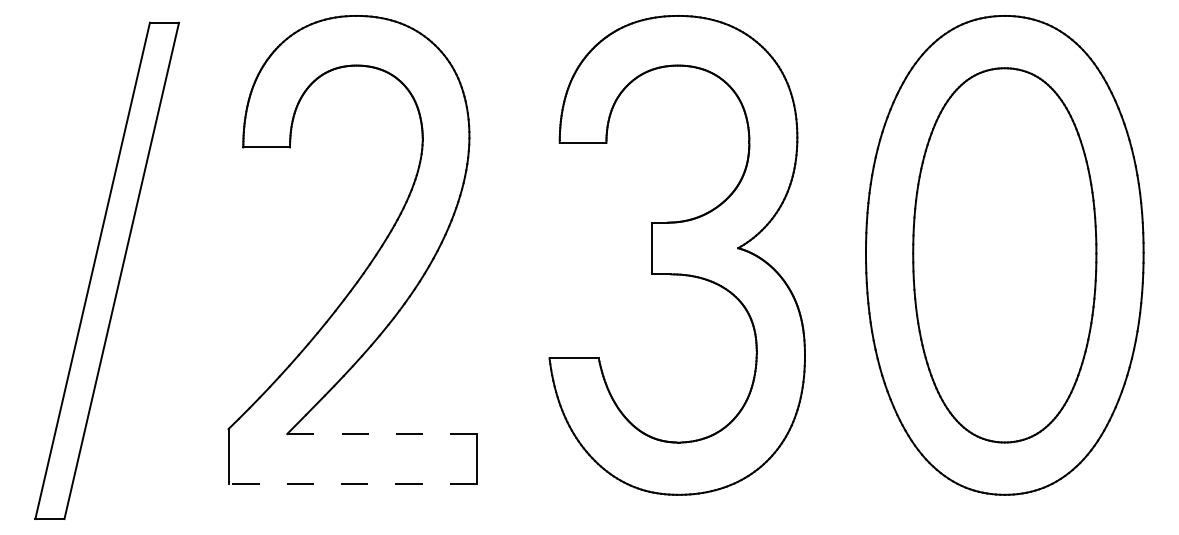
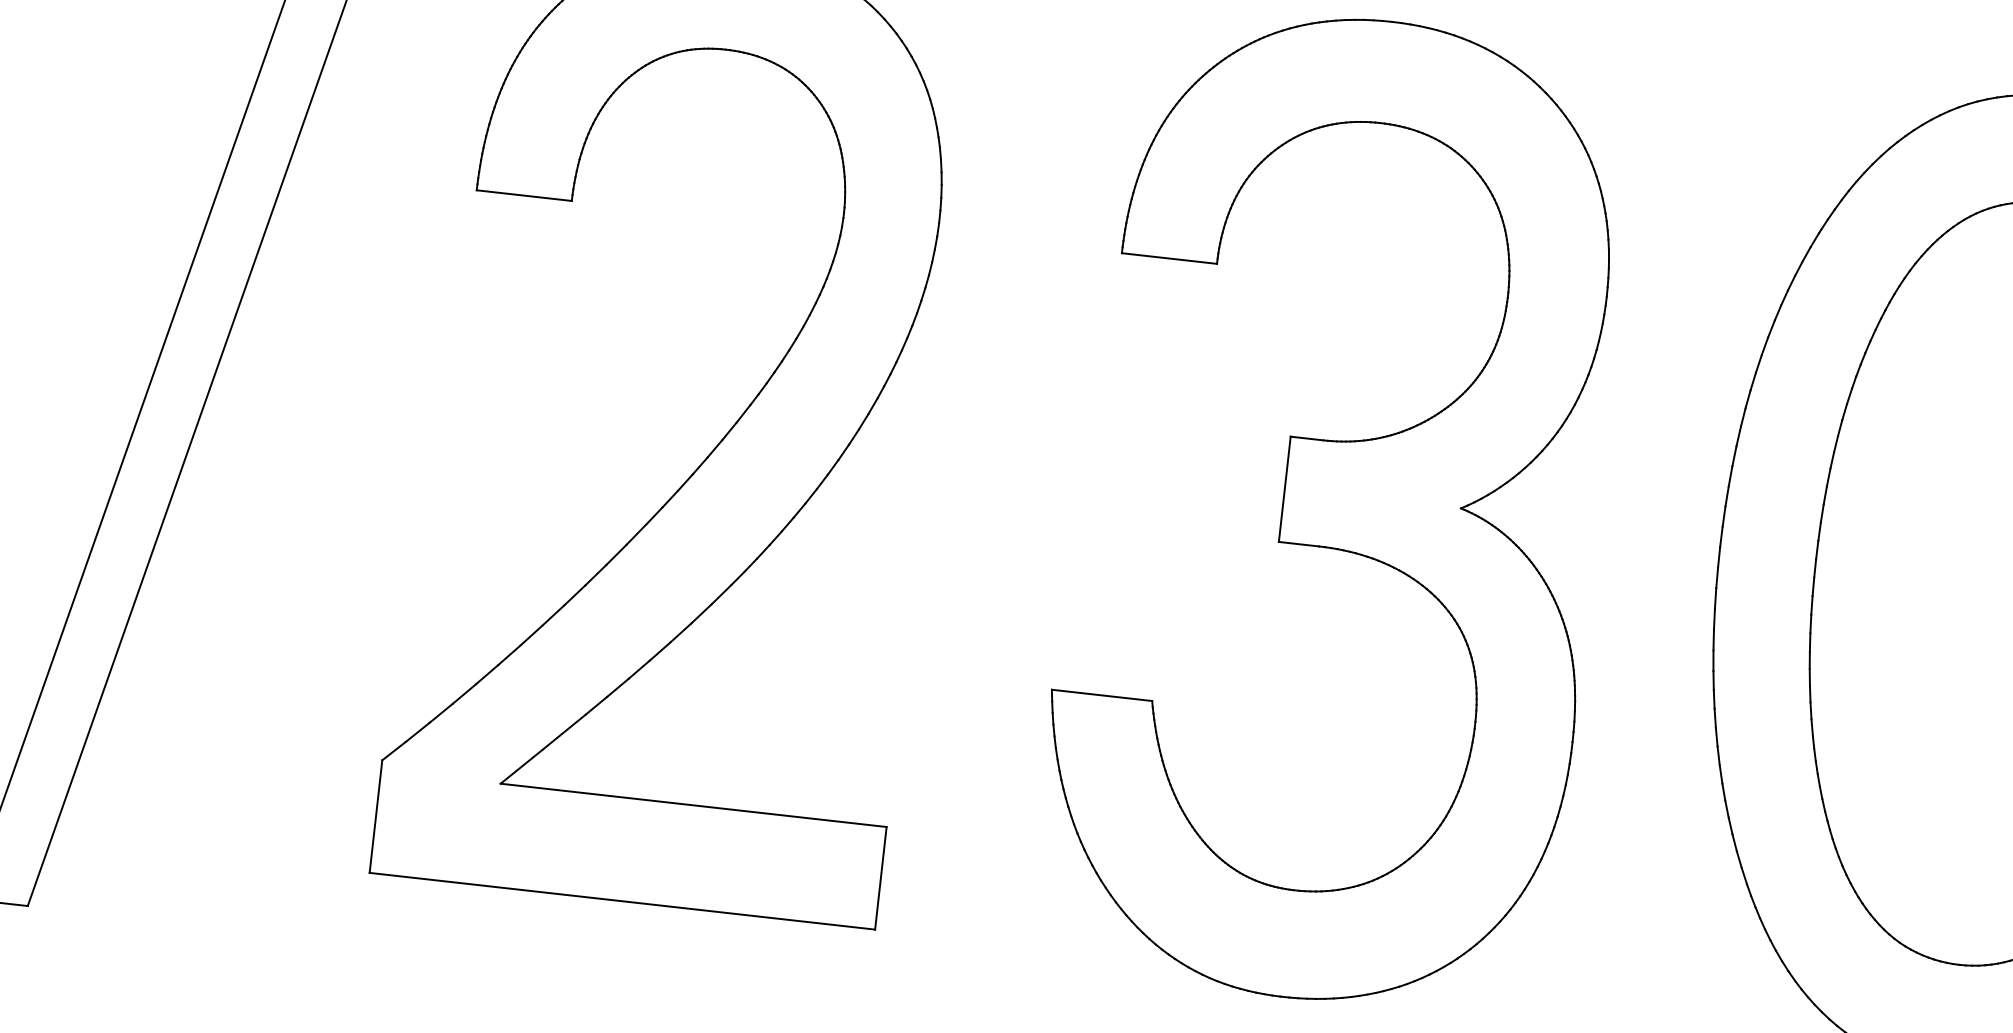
line: (382, 434) -> (694, 806), dashed -> solid
line: (352, 484) -> (622, 901), dashed -> solid

